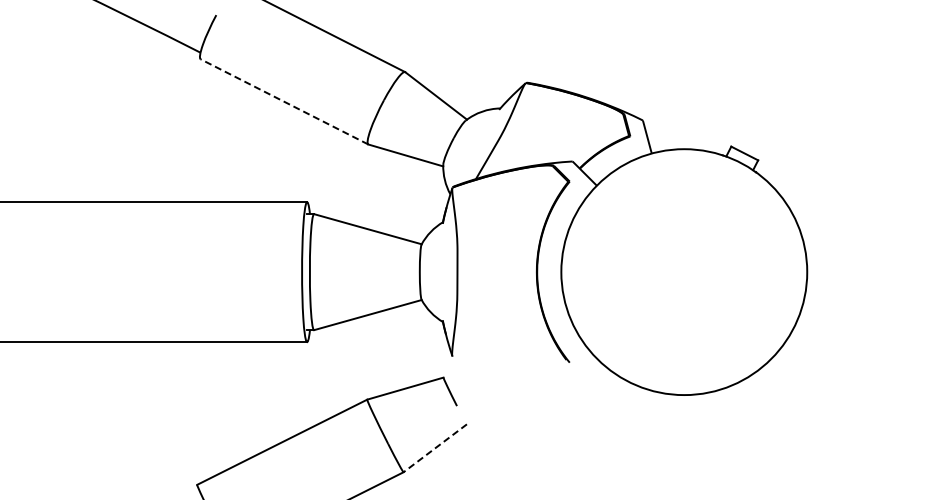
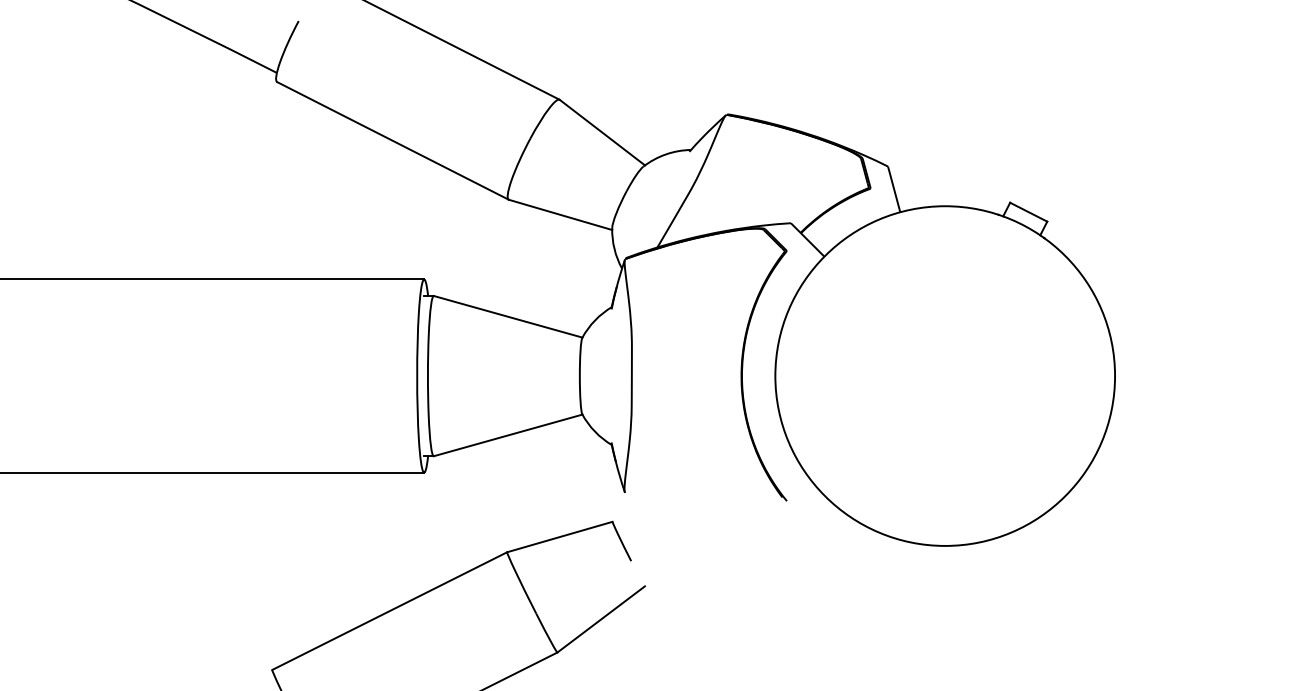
line: (284, 101) -> (392, 140), dashed -> solid
line: (435, 448) -> (601, 619), dashed -> solid

